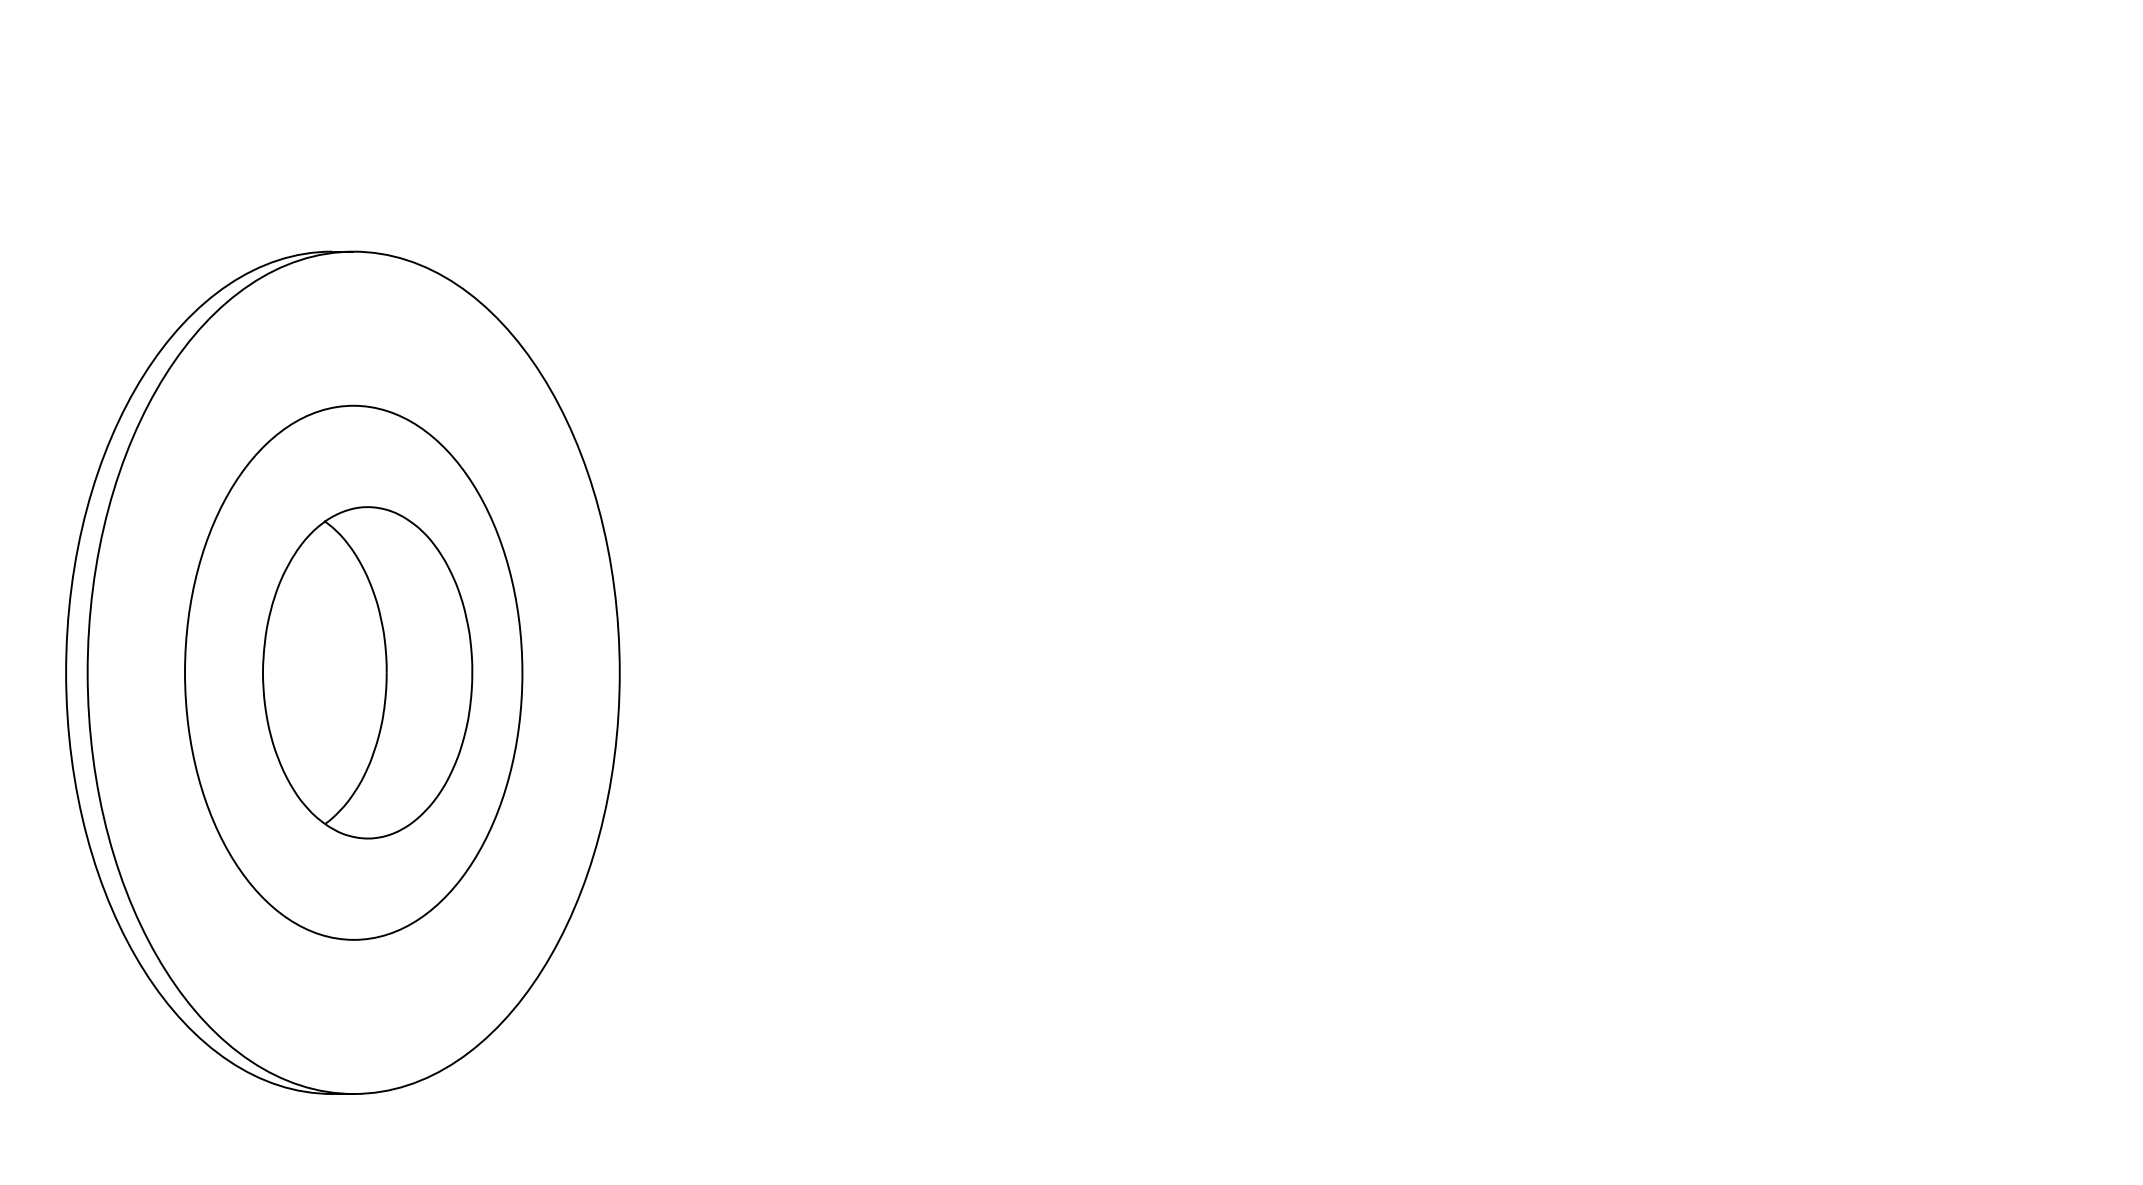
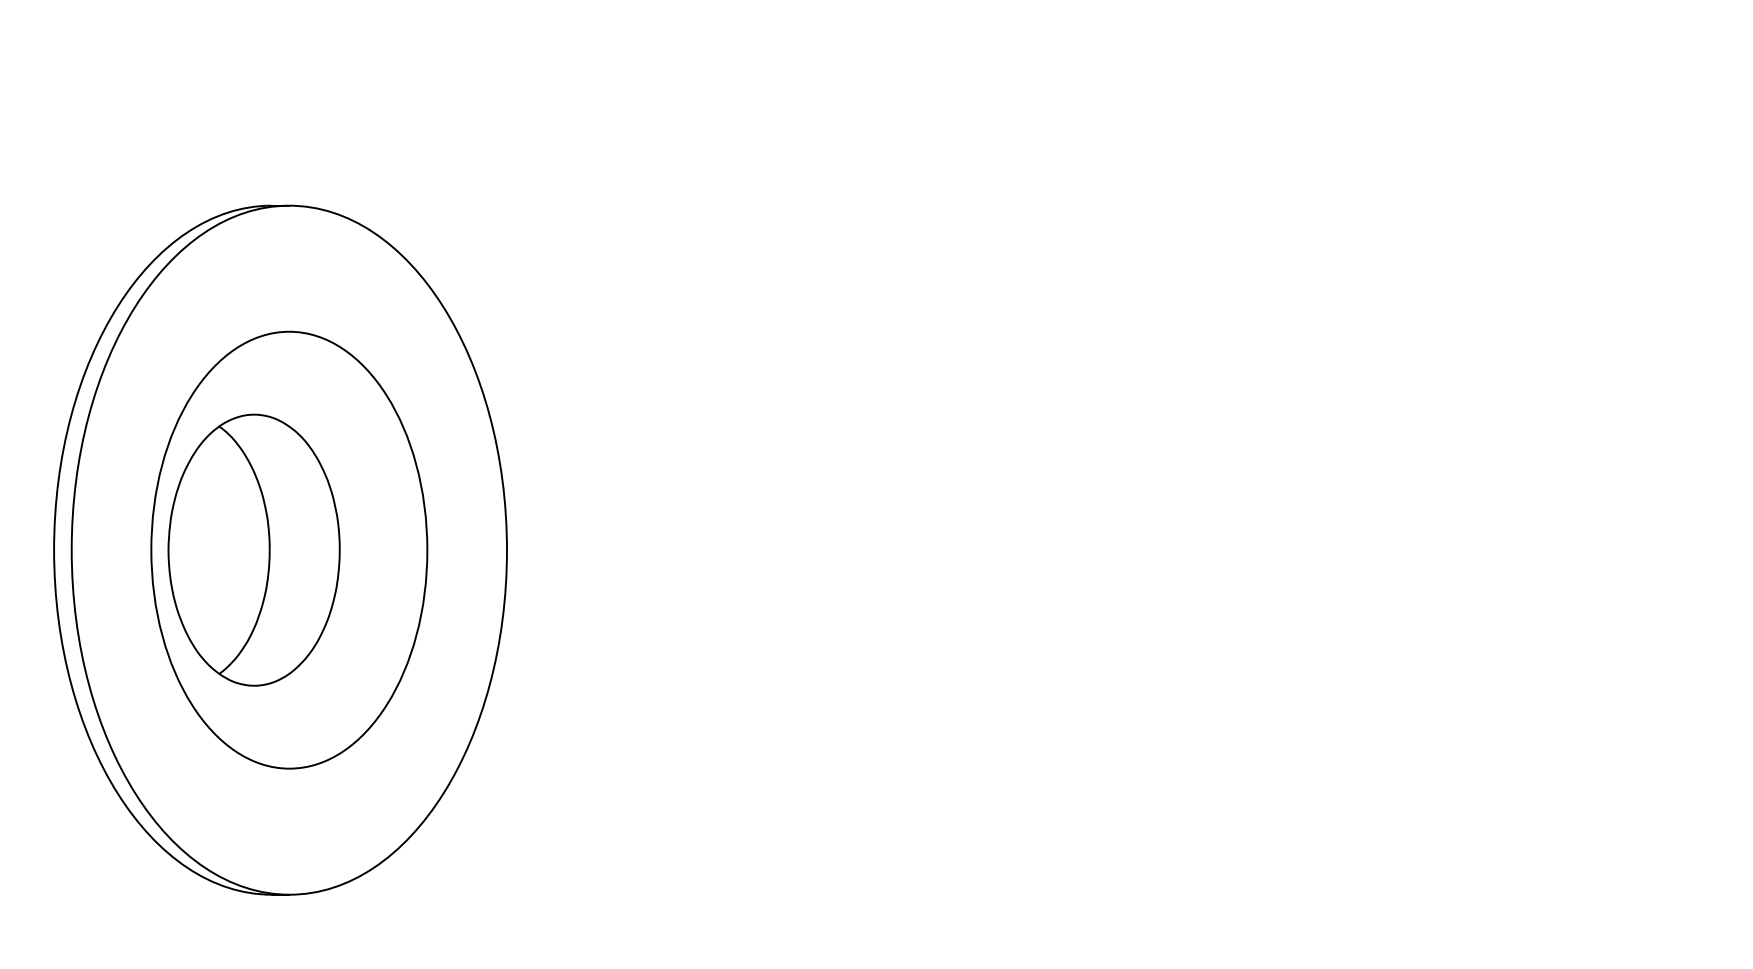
part: (367, 672) -> (254, 549), moved

